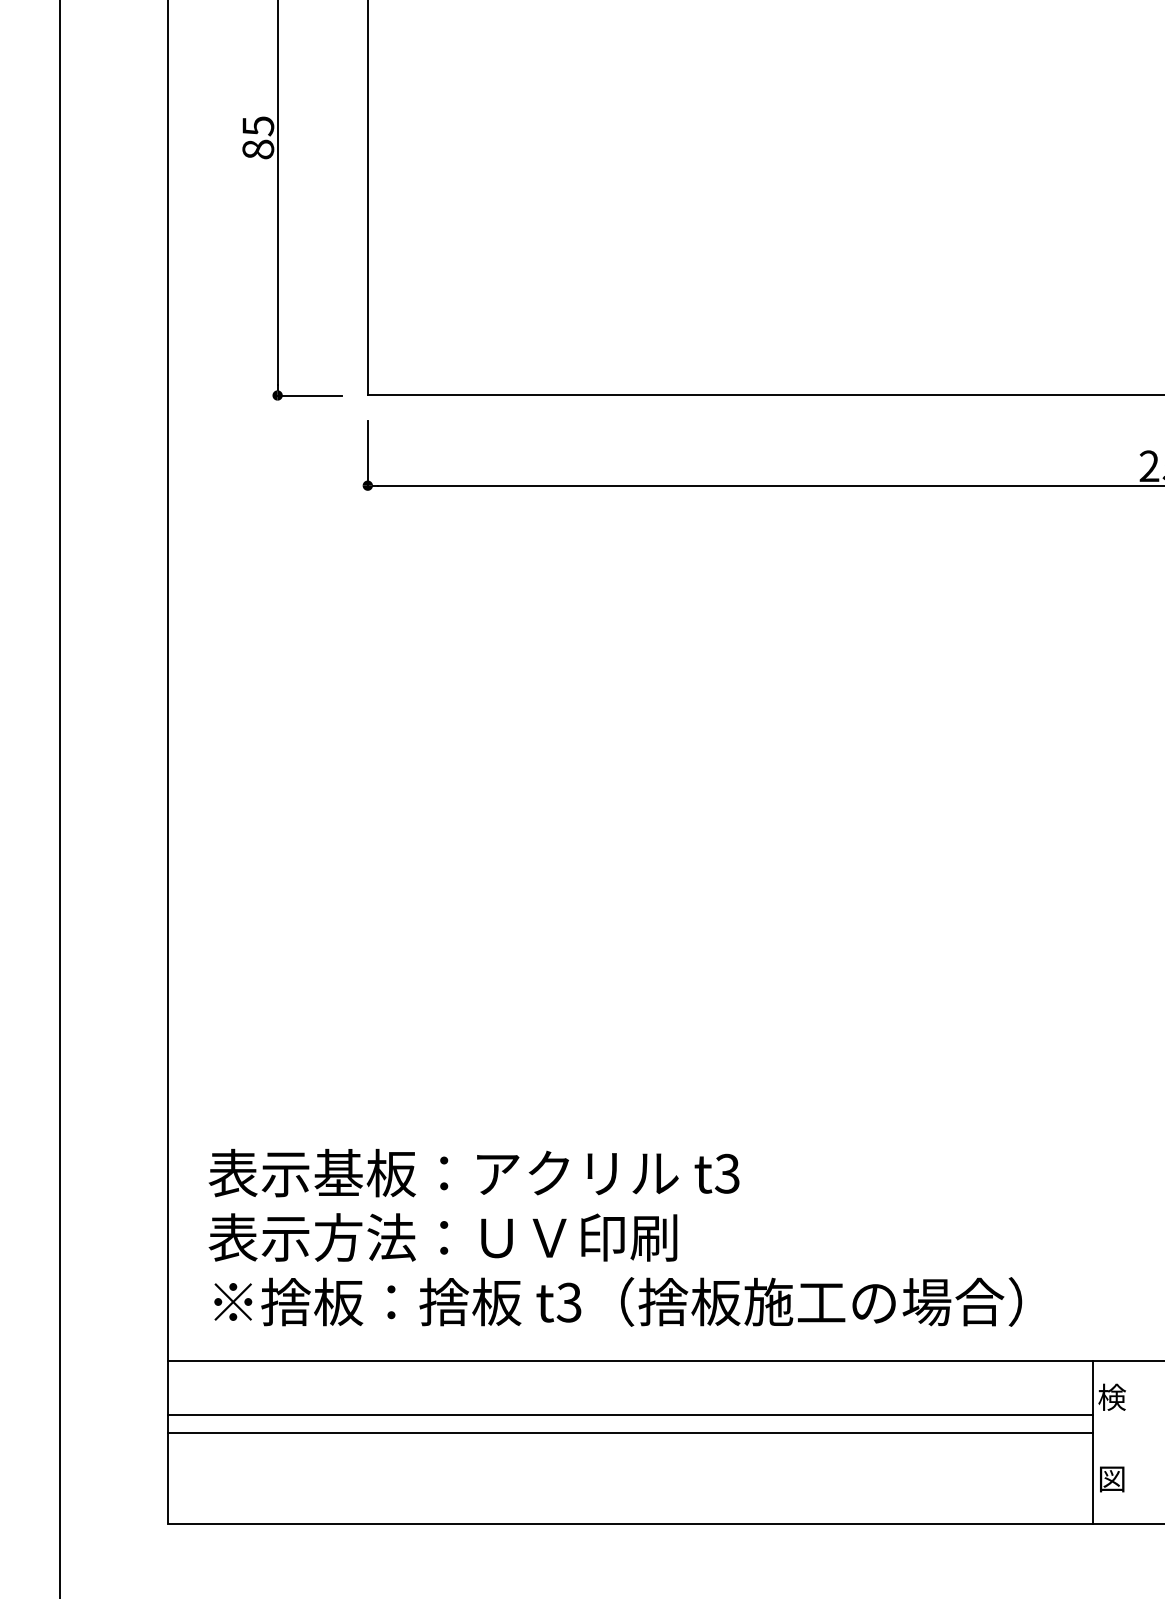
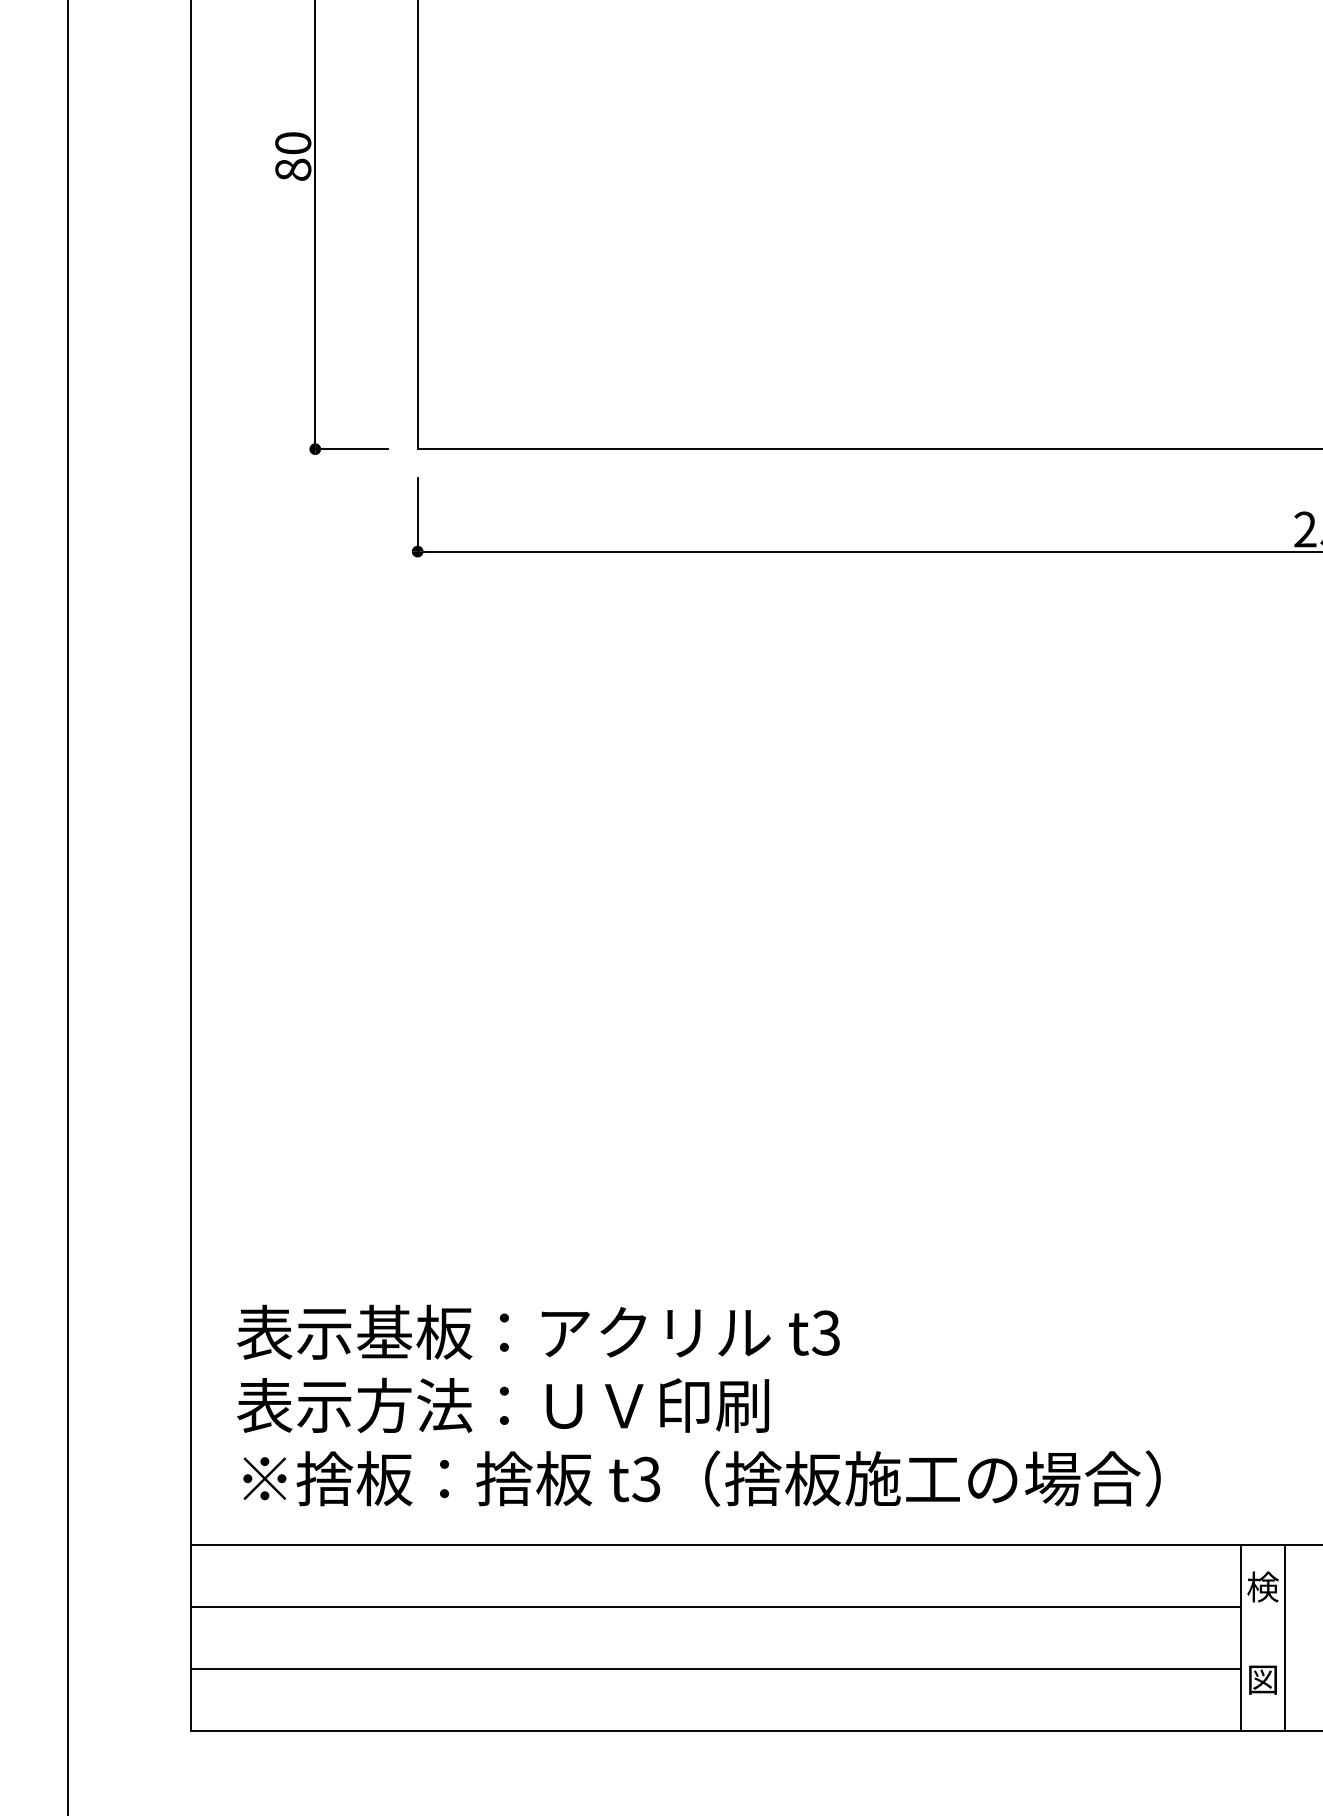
text: (258, 126) -> (293, 143), 85 -> 80
line: (630, 1433) -> (716, 1669), moved
line: (1131, 1441) -> (1284, 1637), added

